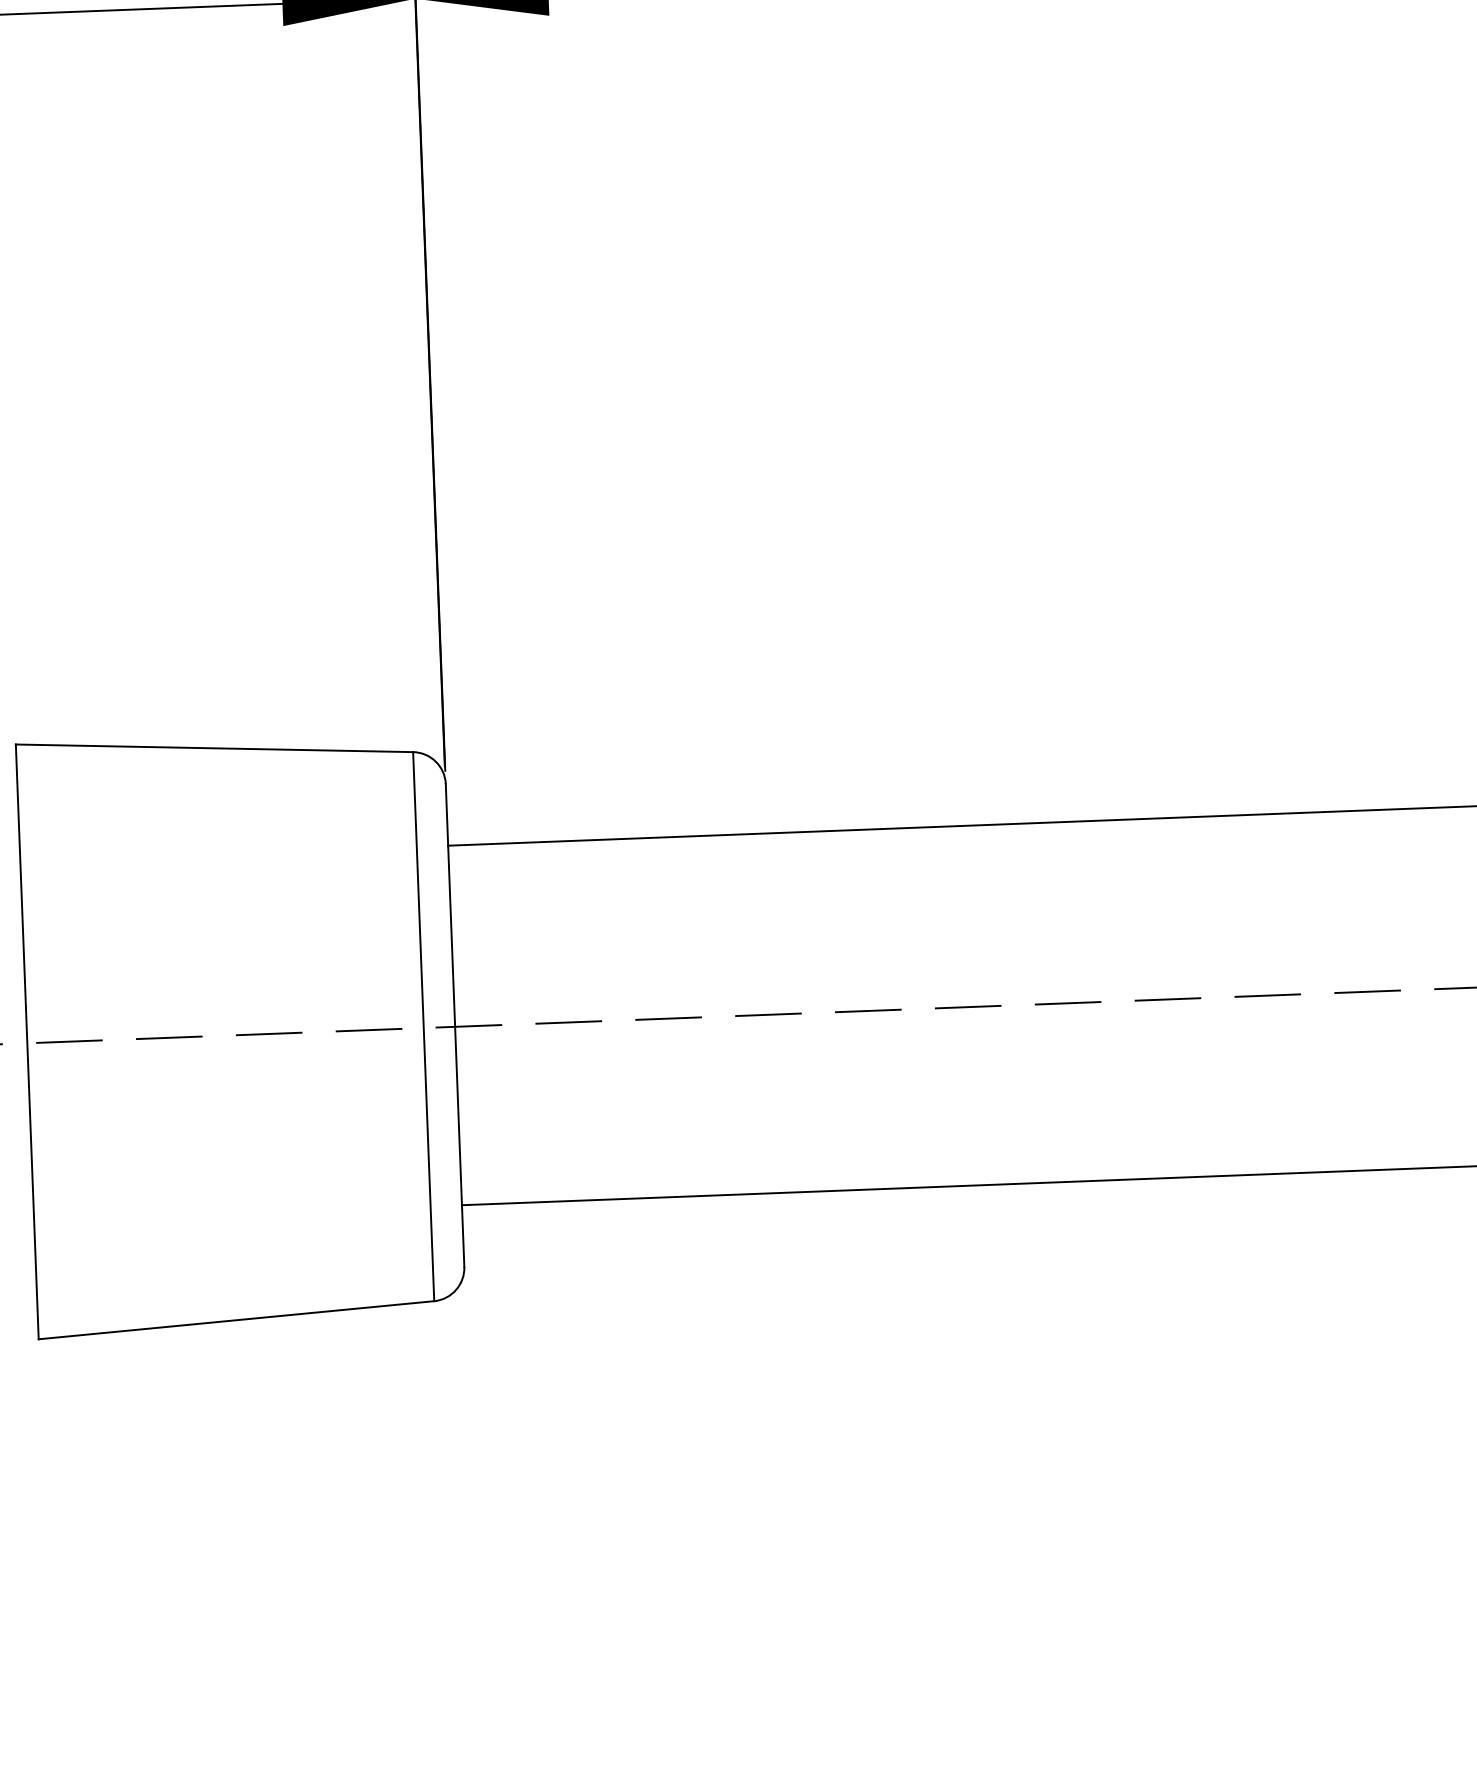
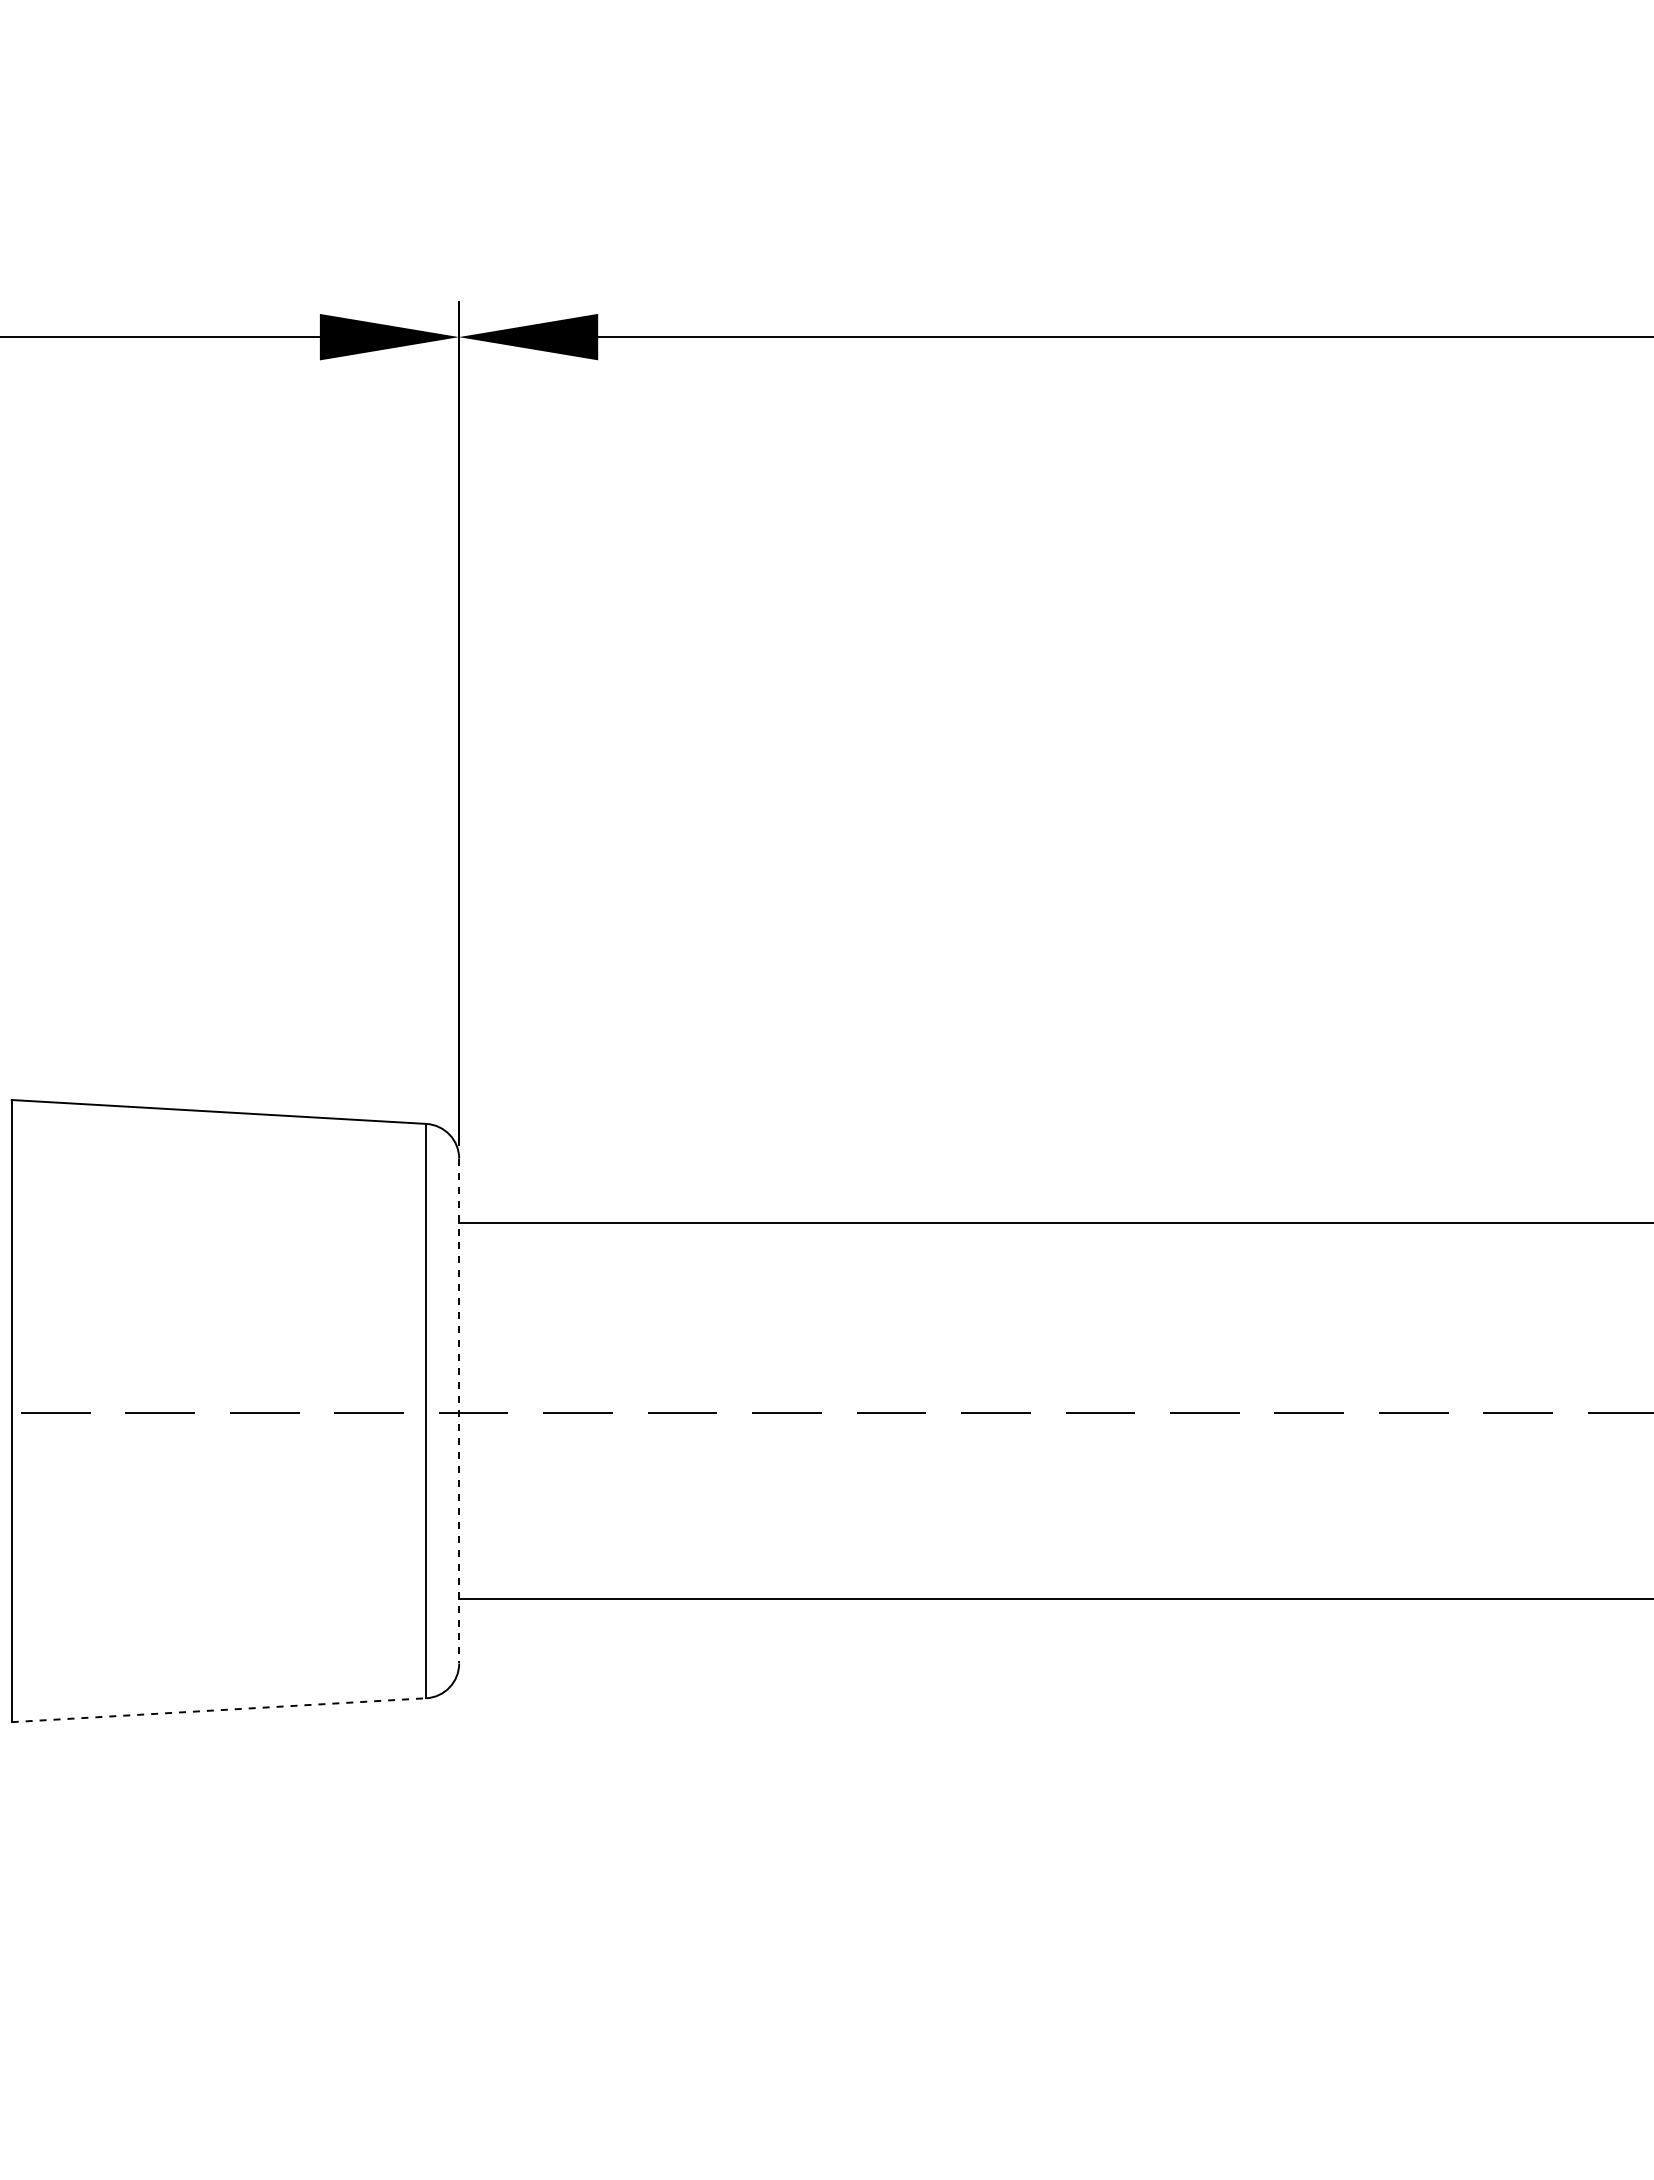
line: (455, 1025) -> (459, 1411), solid -> dashed
line: (236, 1320) -> (219, 1710), solid -> dashed

